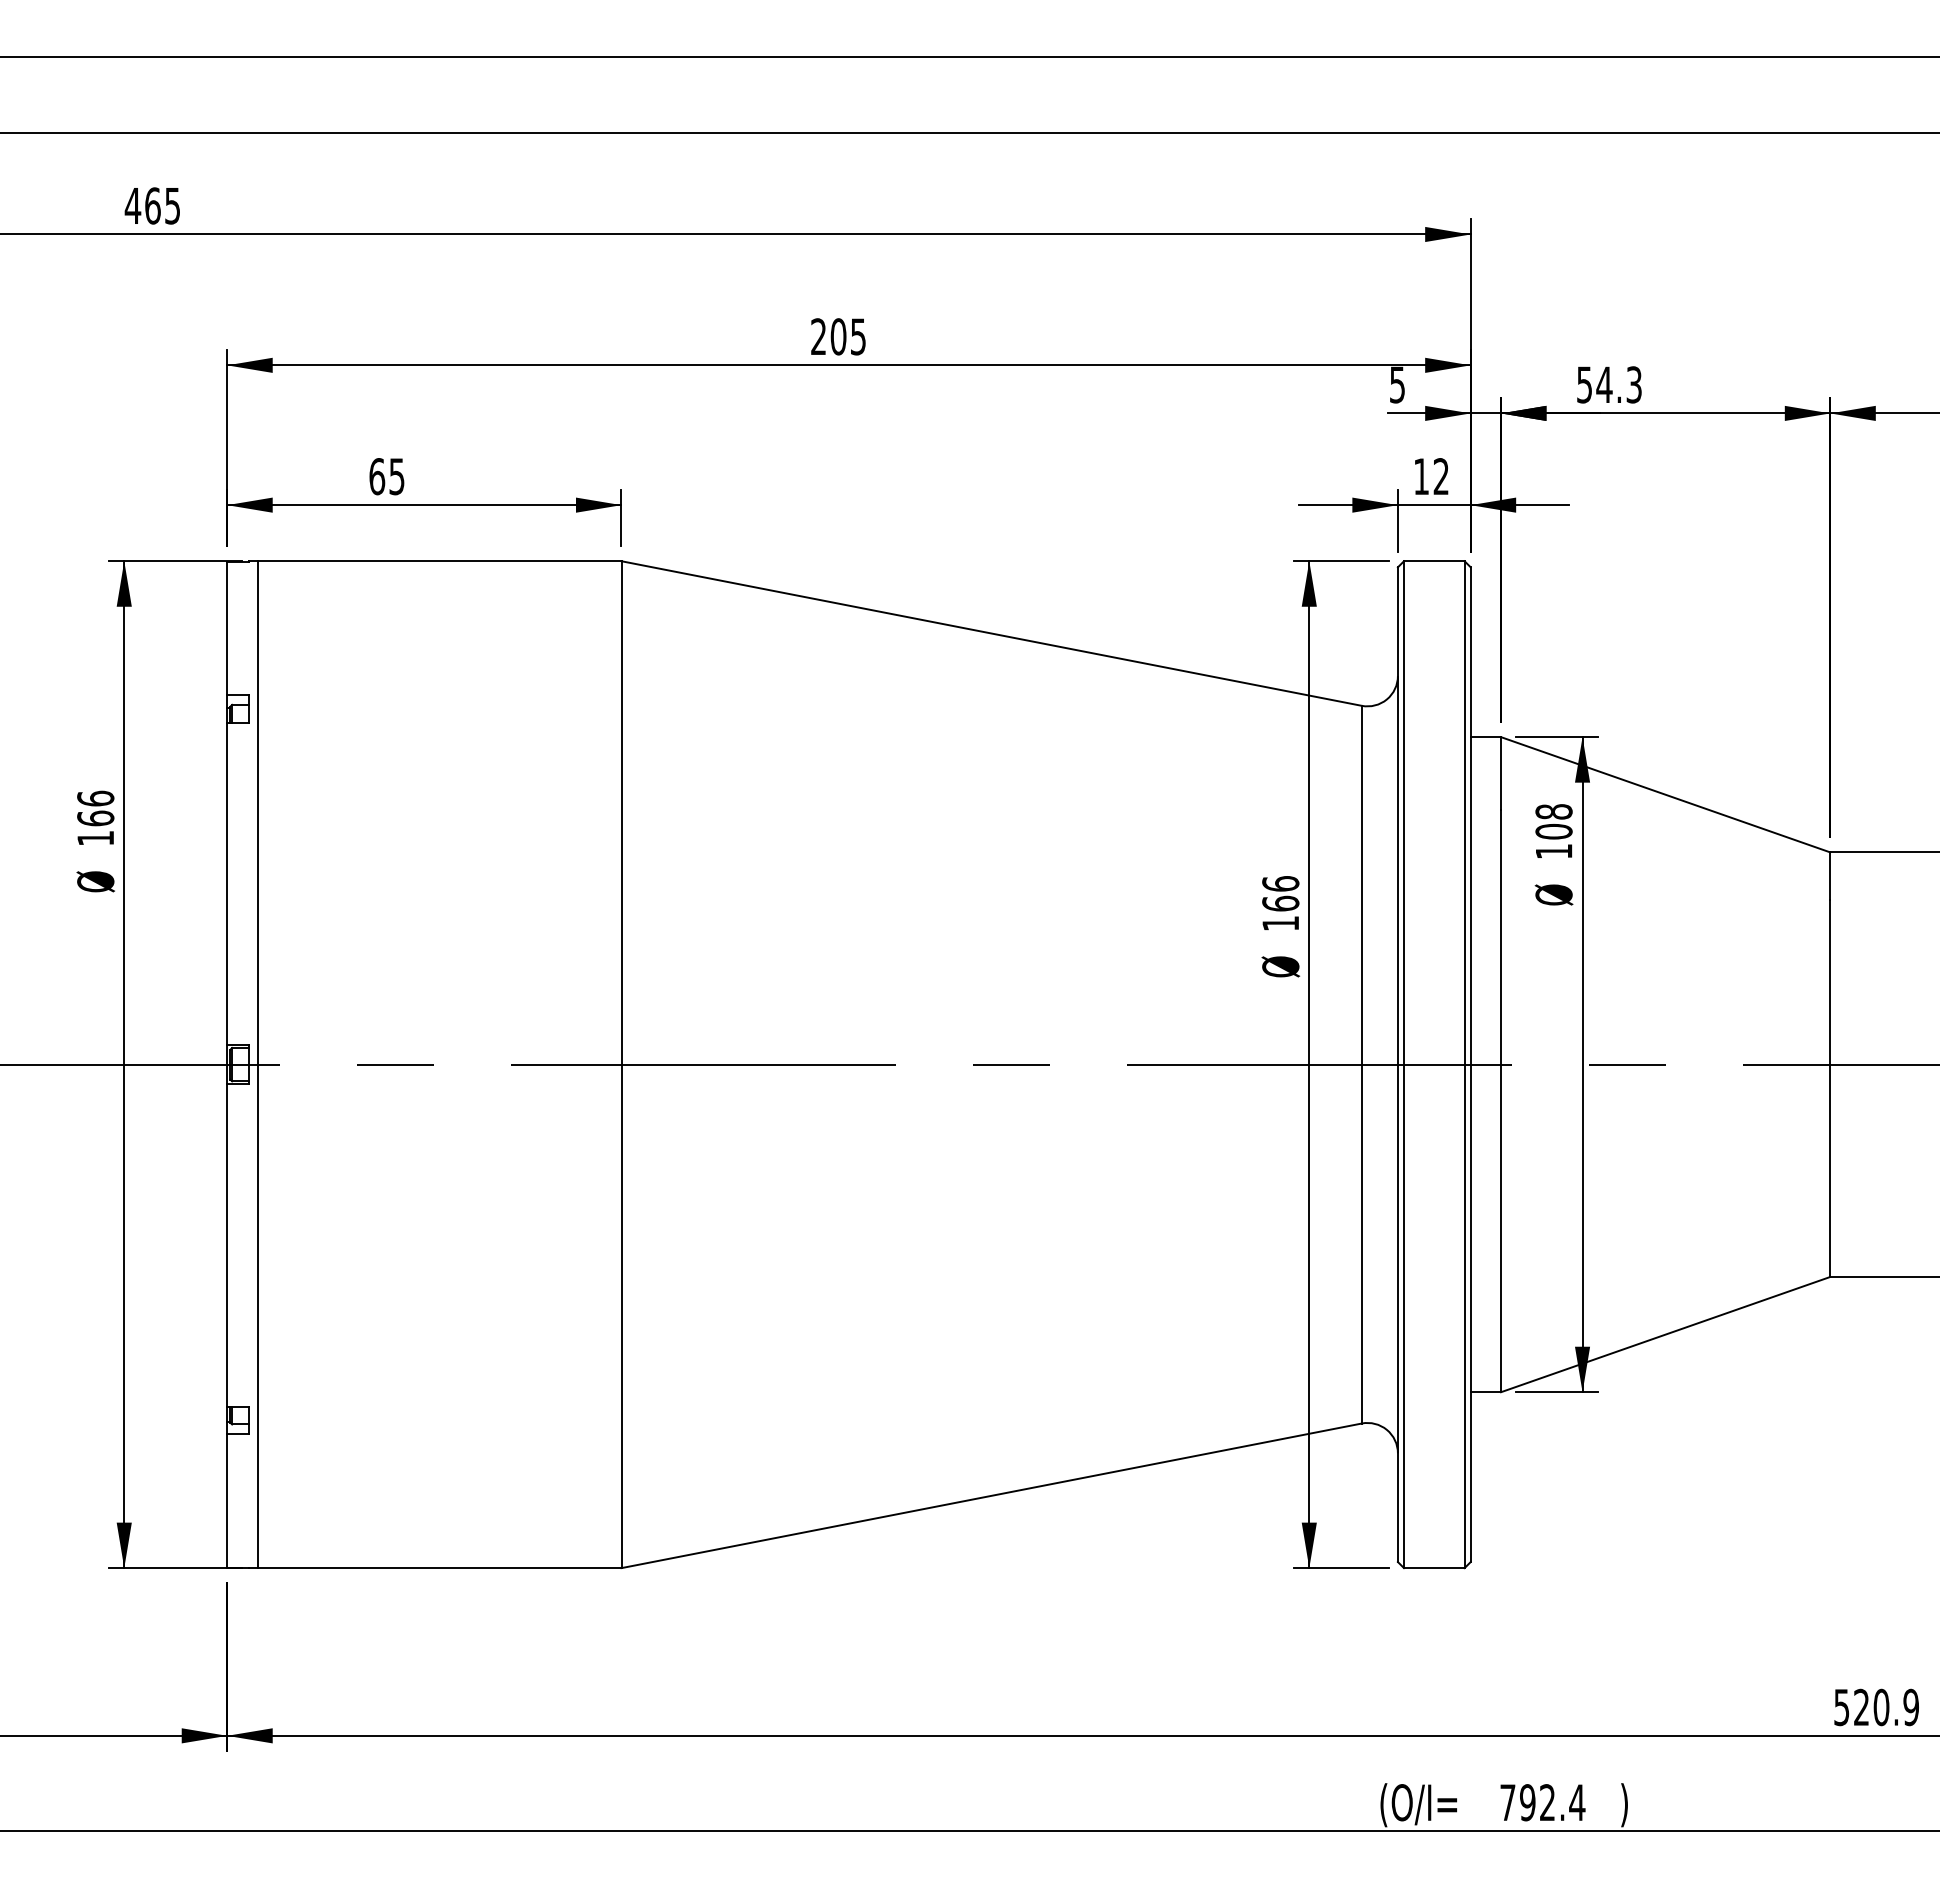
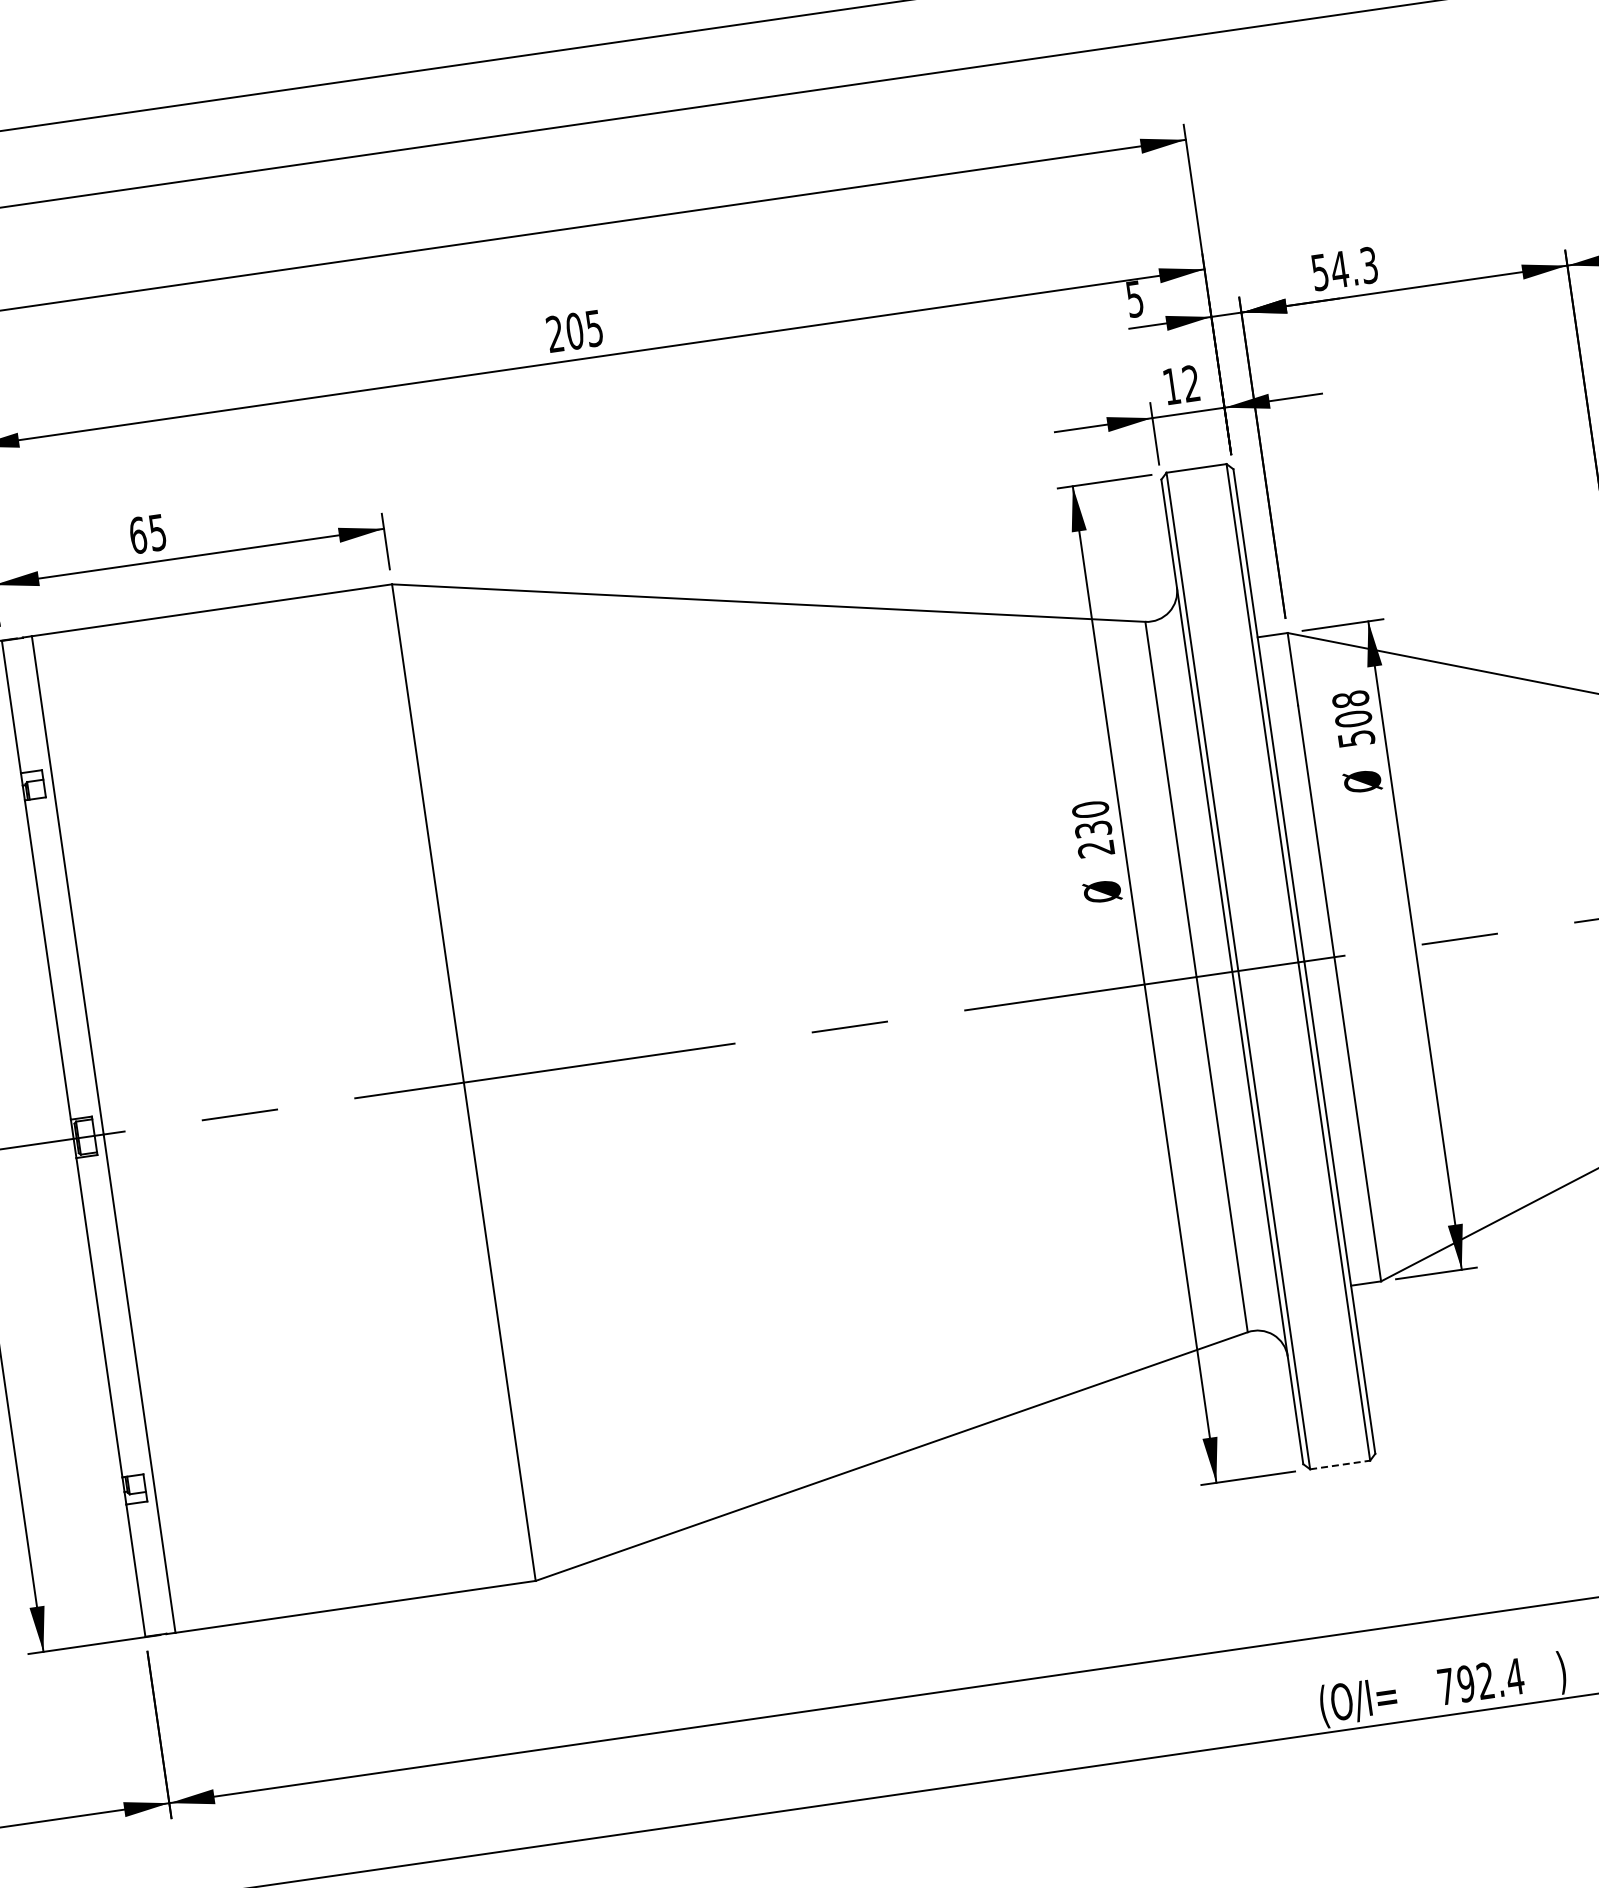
text: (1554, 851) -> (1356, 738), 108 -> 508
text: (1280, 903) -> (1093, 829), 166 -> 230
line: (1434, 1568) -> (1340, 1465), solid -> dashed

